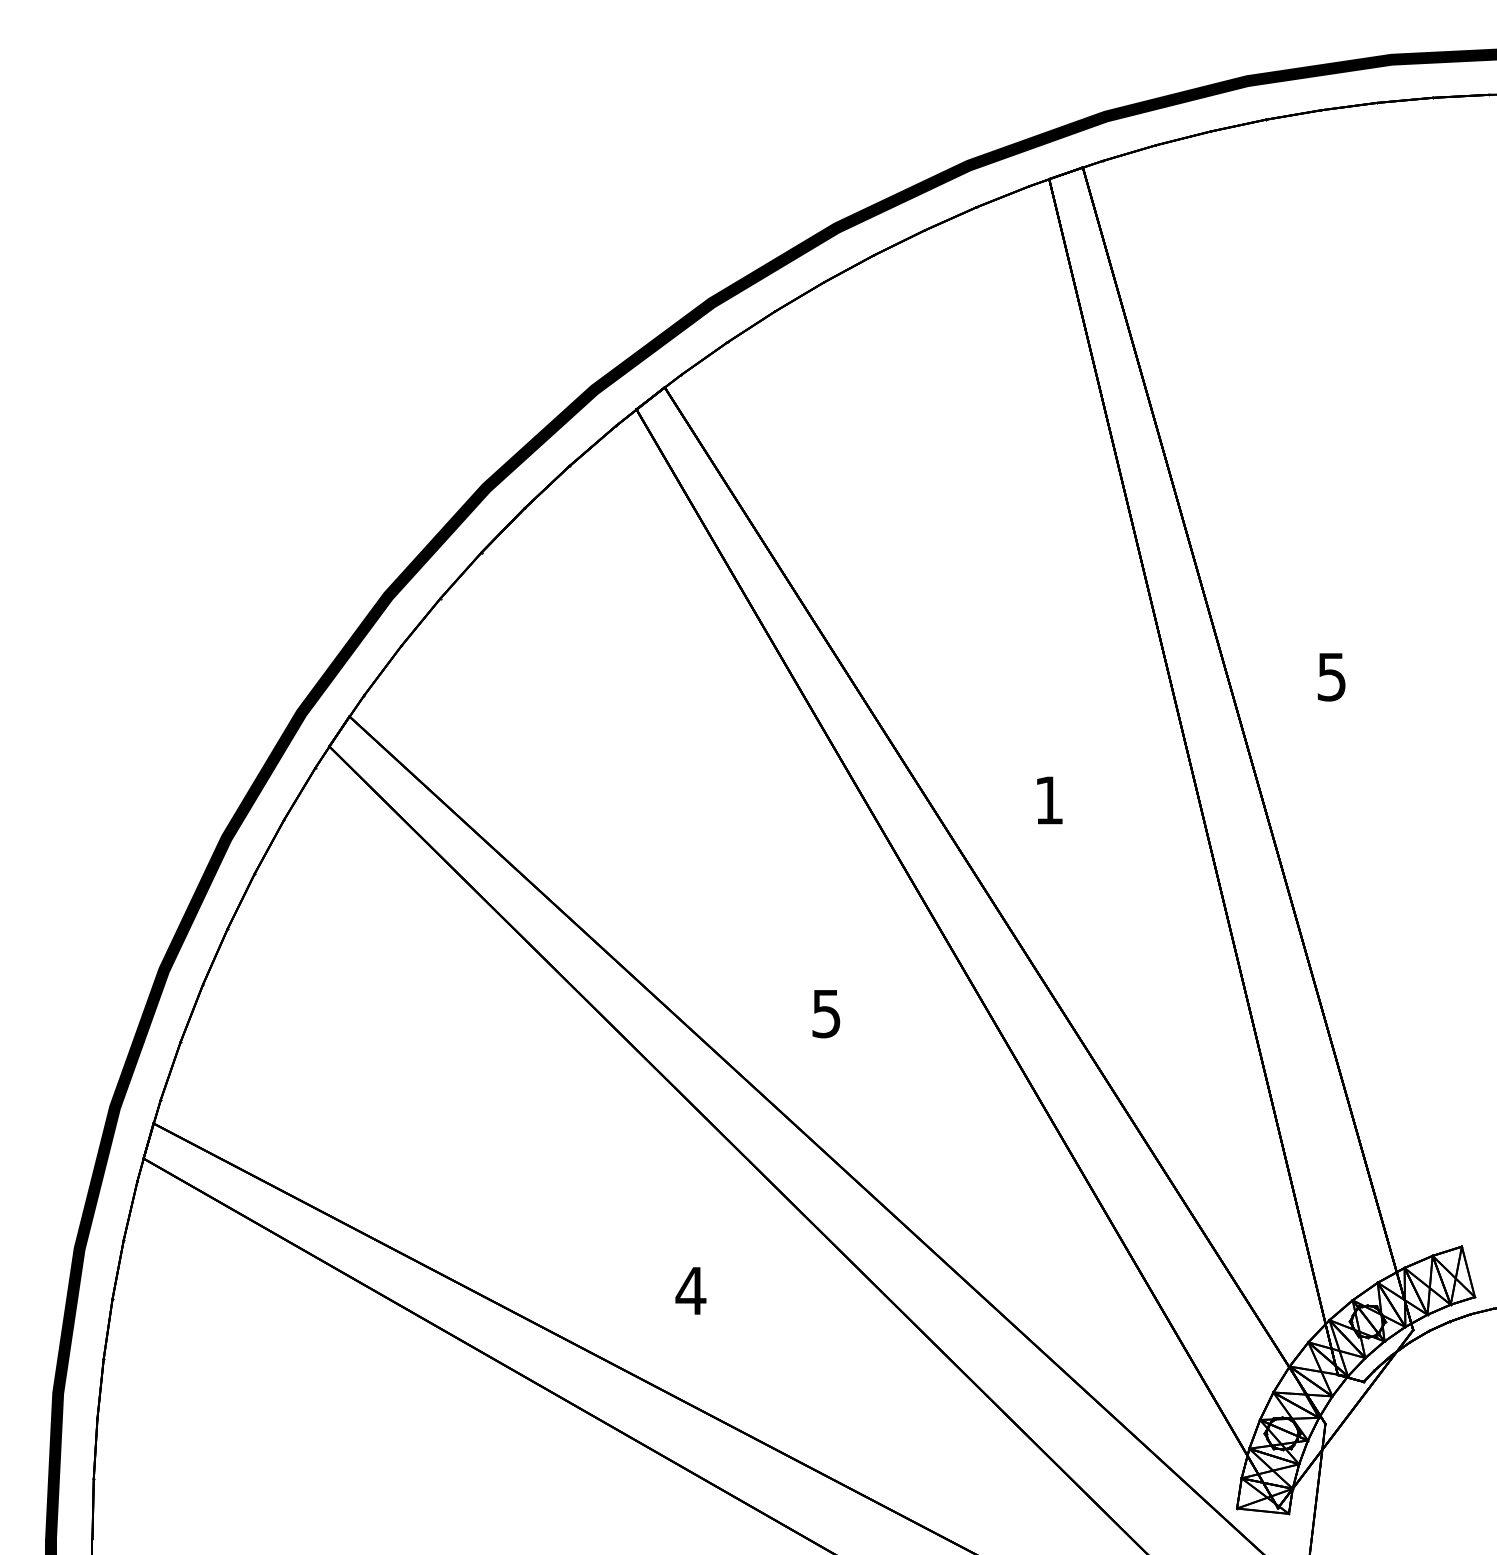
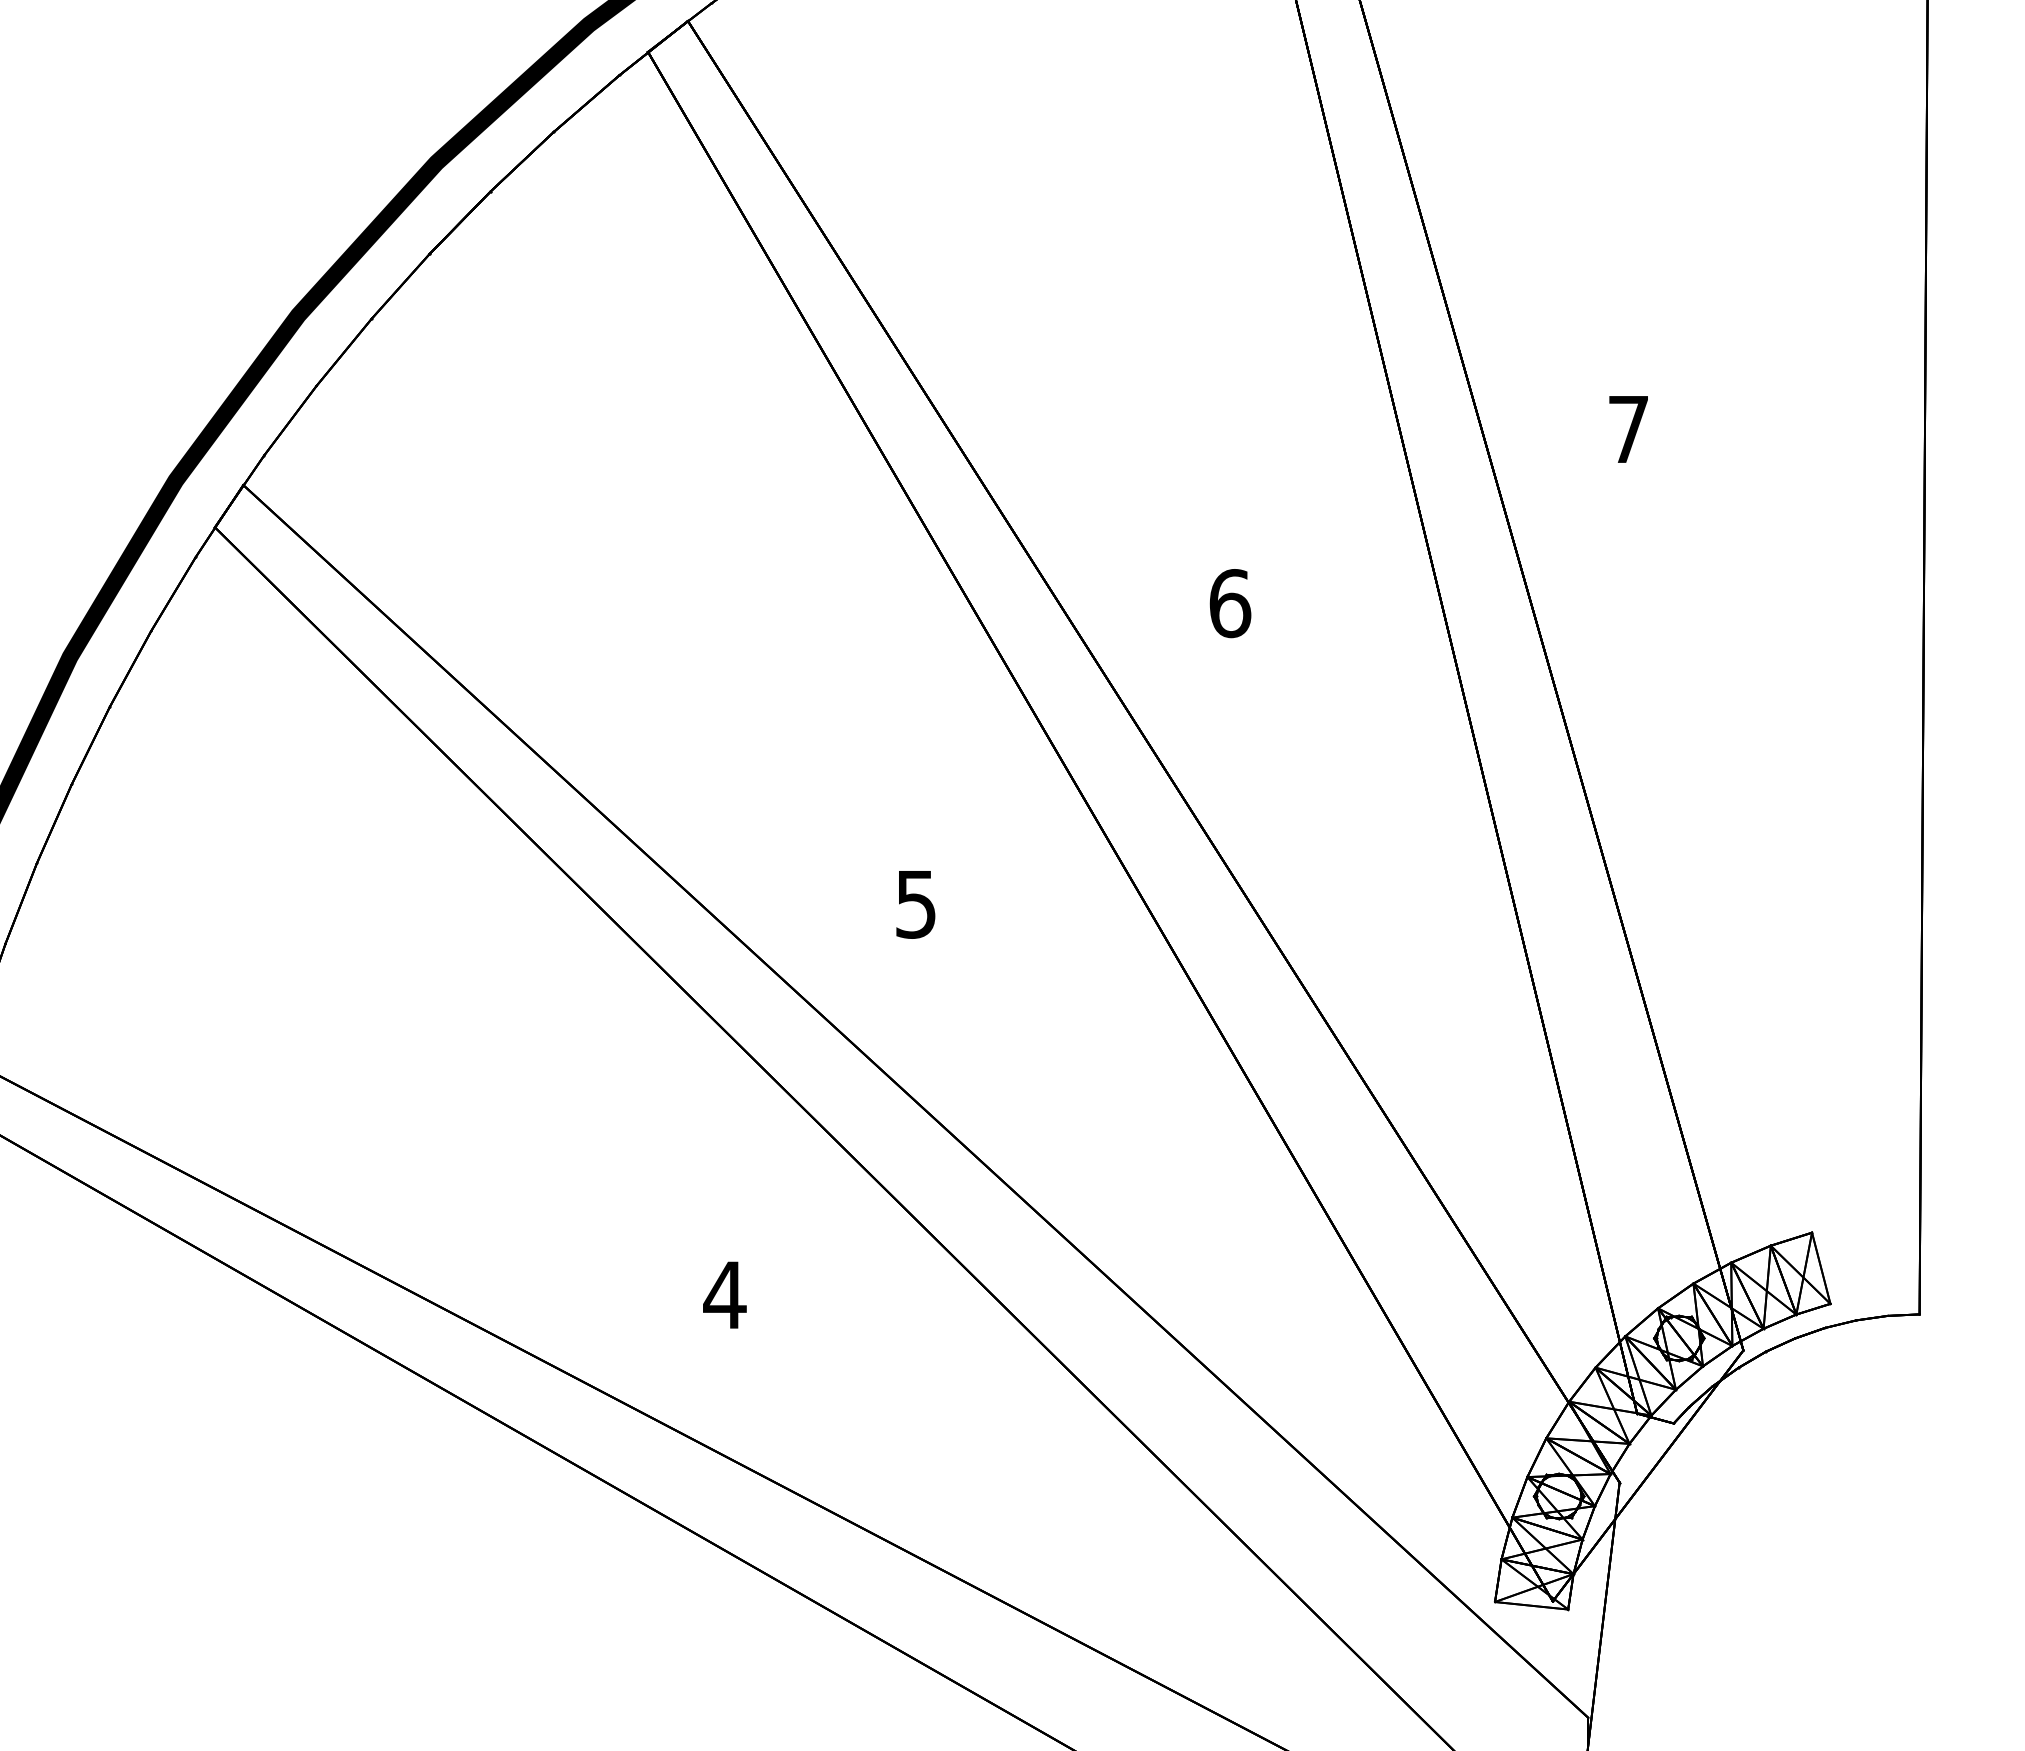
text: (1331, 677) -> (1628, 430), 5 -> 7
text: (1049, 800) -> (1230, 603), 1 -> 6

